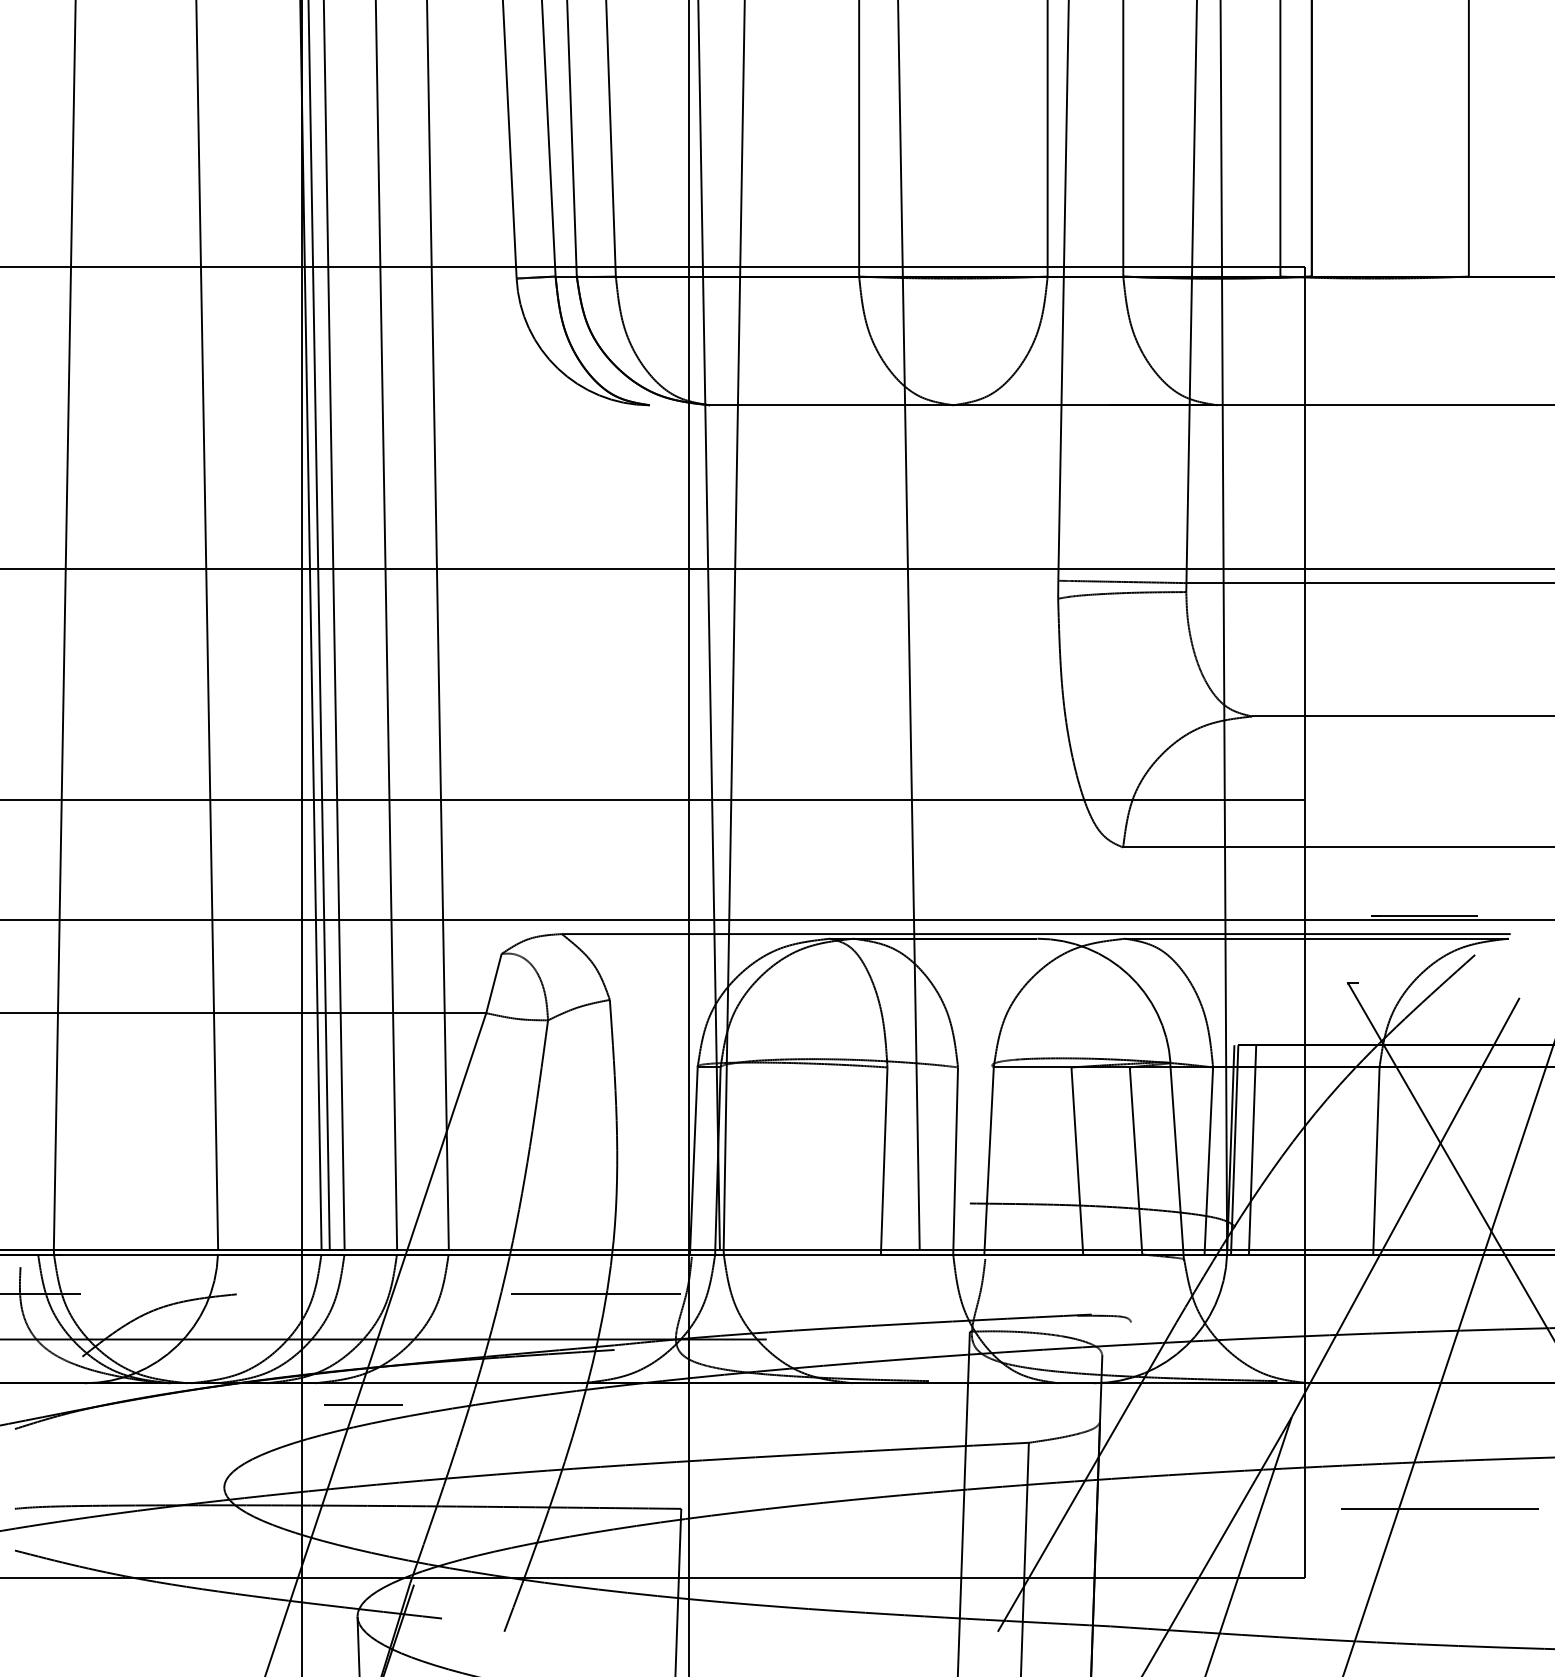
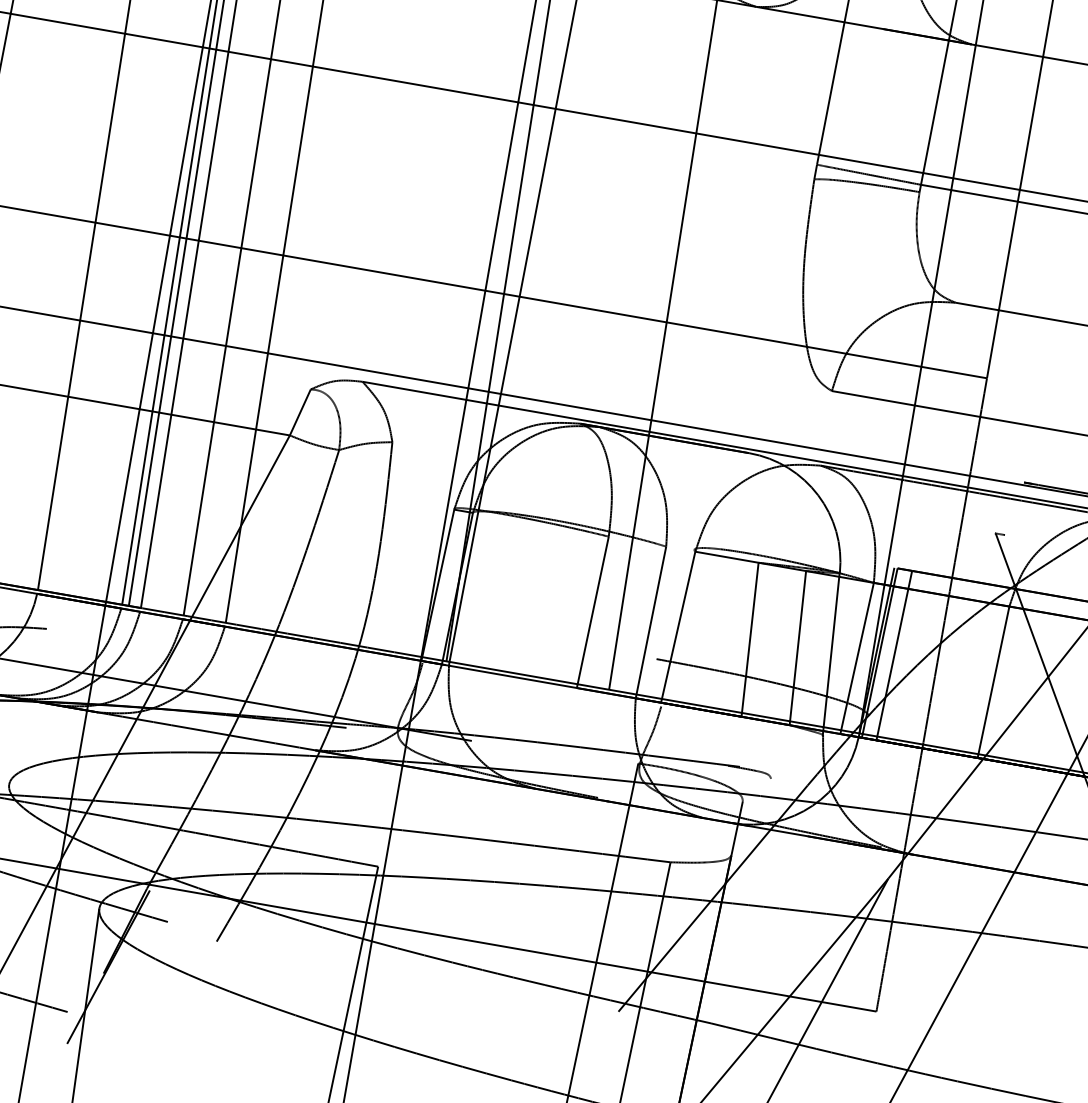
line: (596, 1294) -> (339, 680), removed
line: (363, 1405) -> (134, 737), removed
line: (1440, 1508) -> (996, 974), removed

